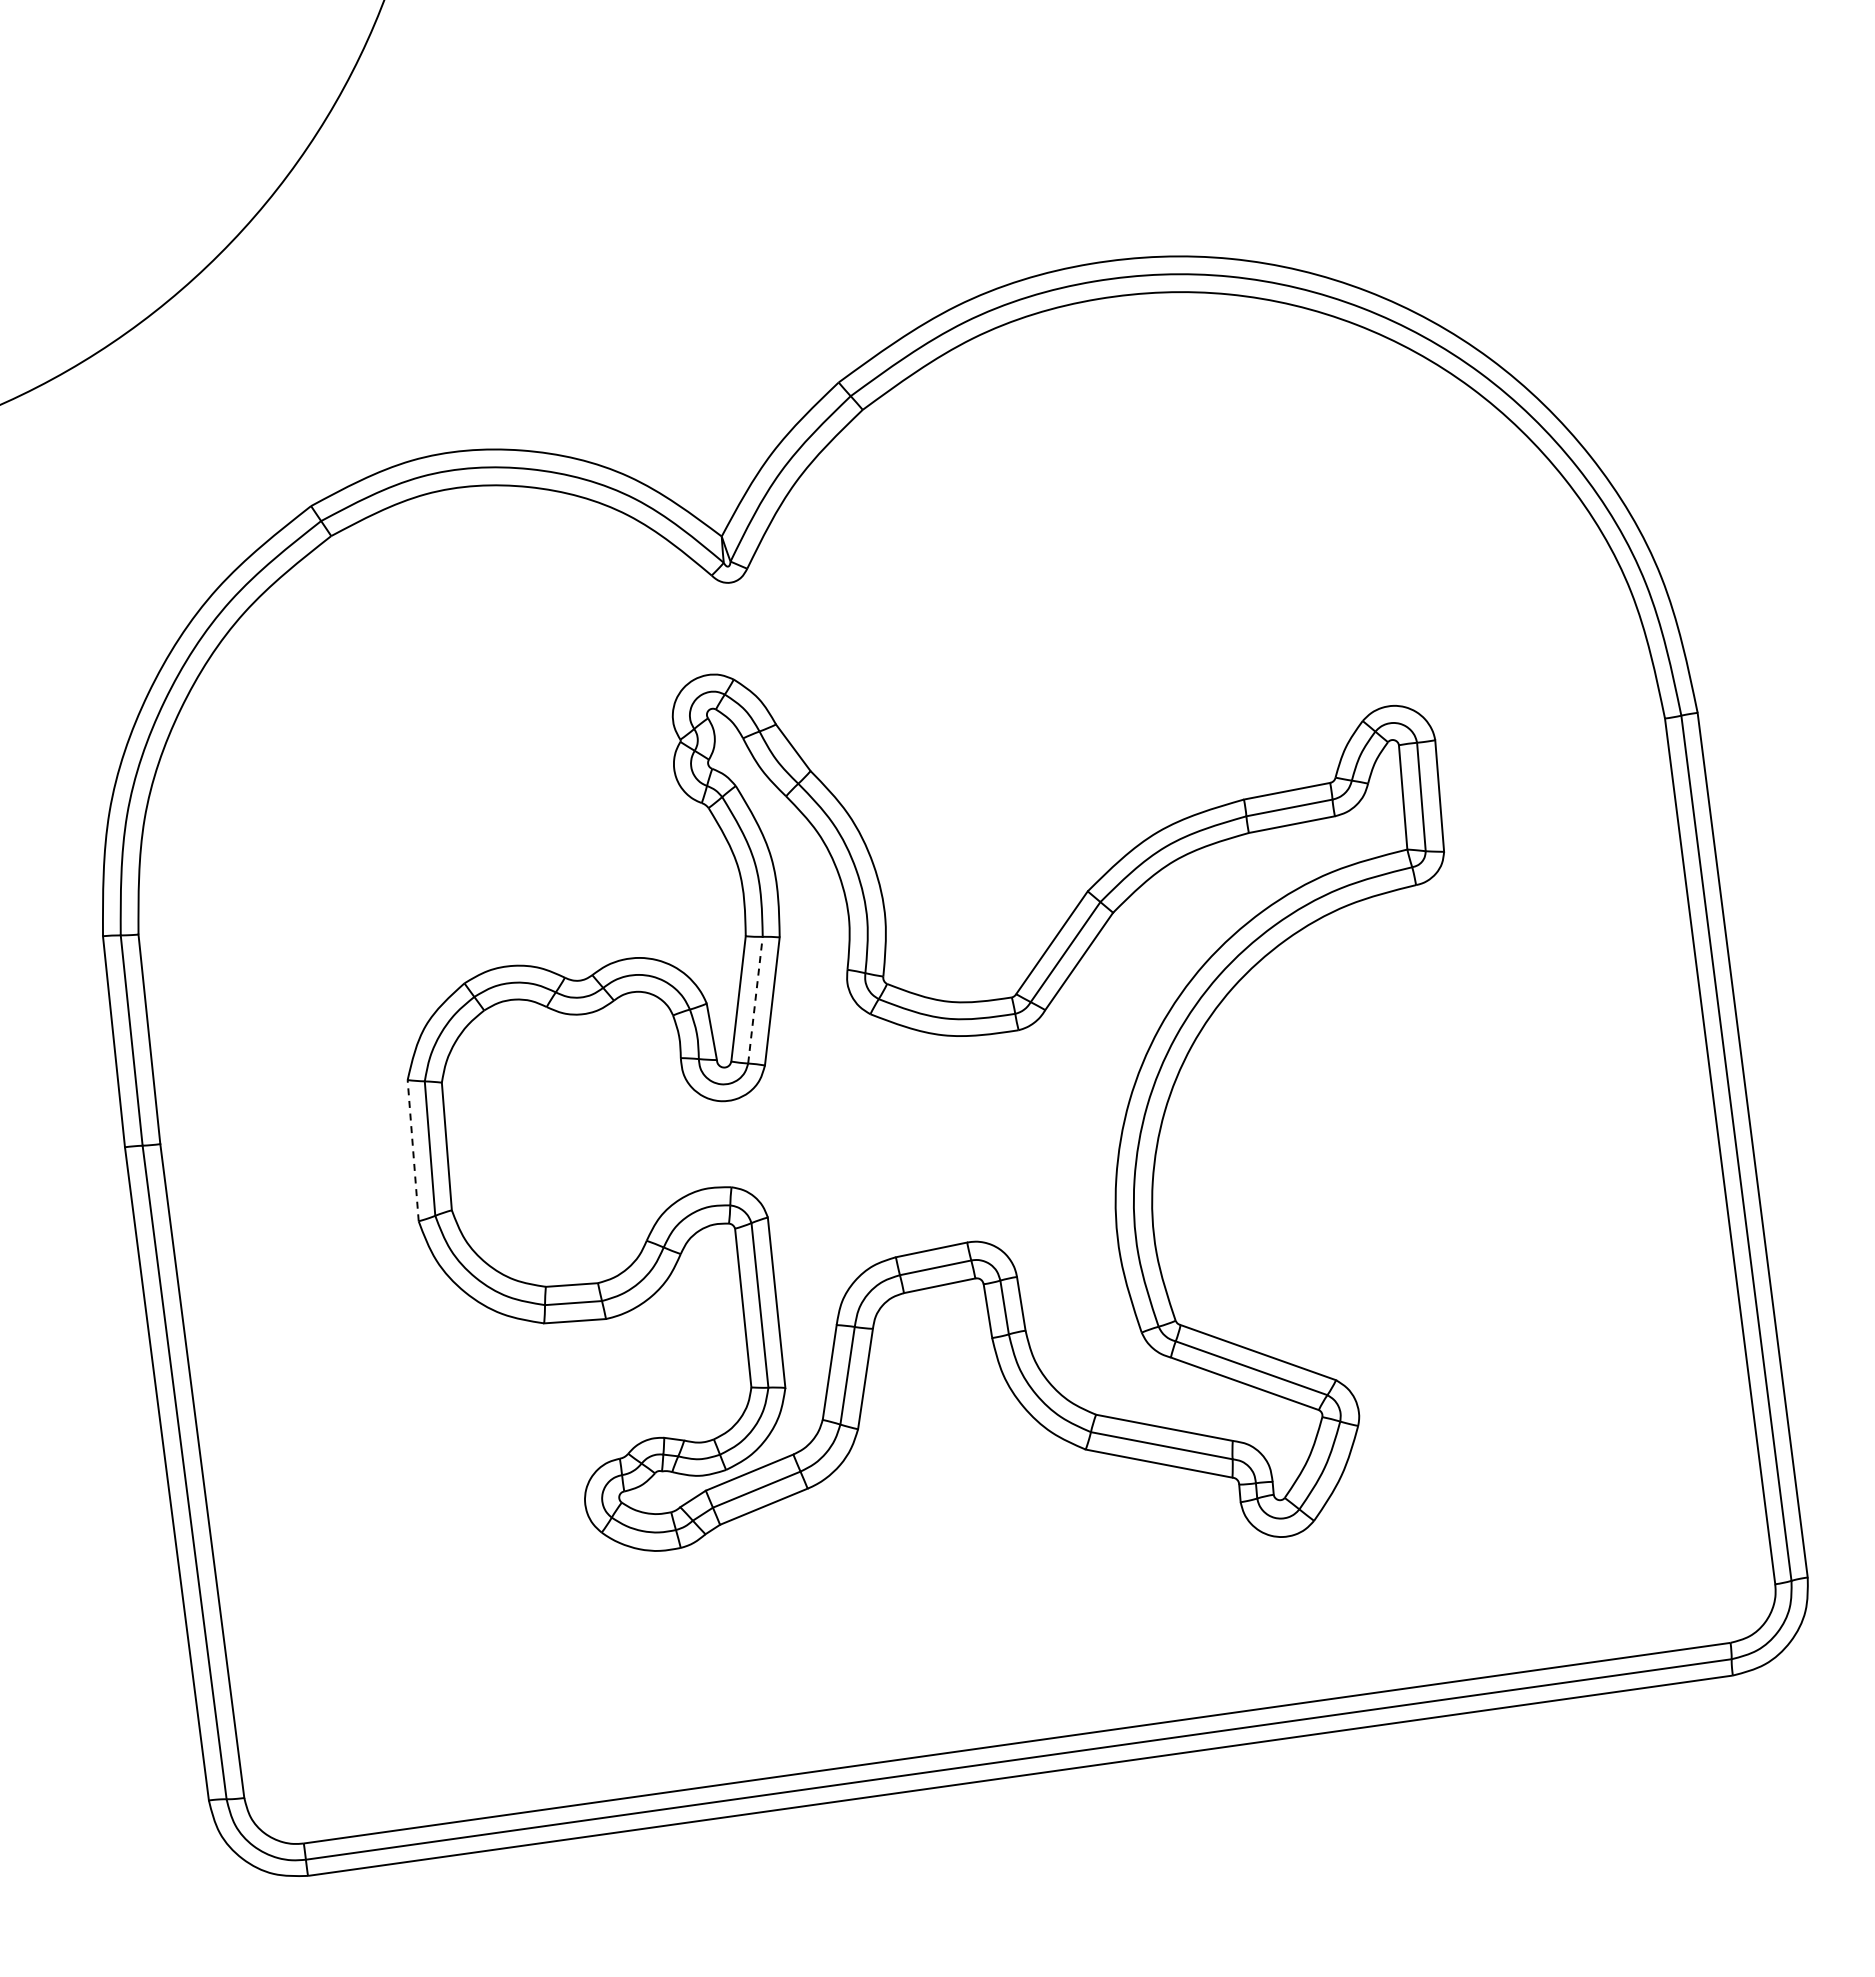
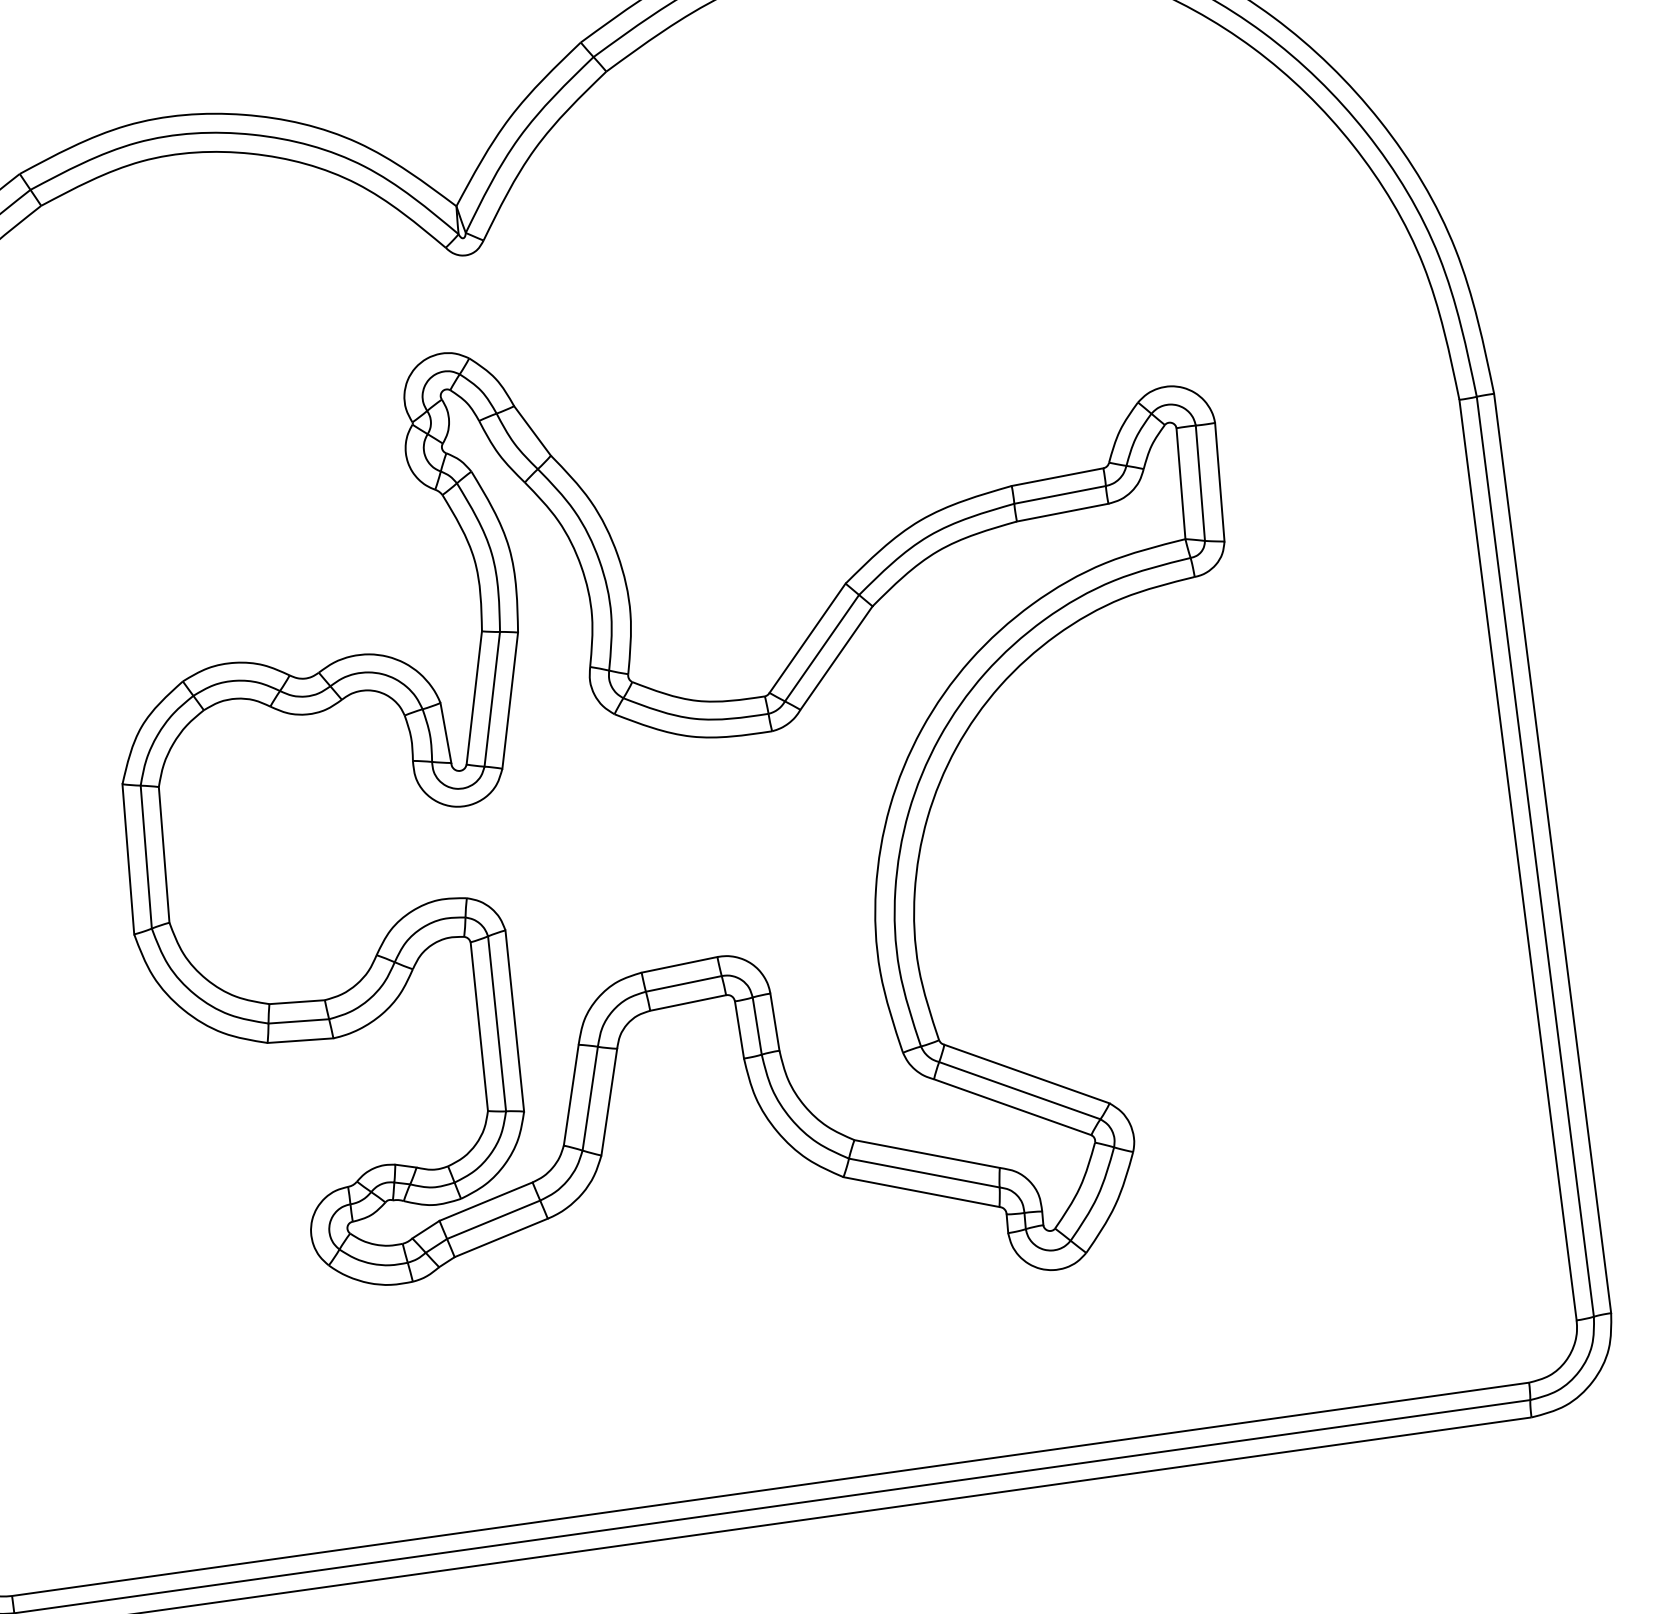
line: (755, 1000) -> (492, 699), dashed -> solid
line: (413, 1150) -> (128, 859), dashed -> solid

